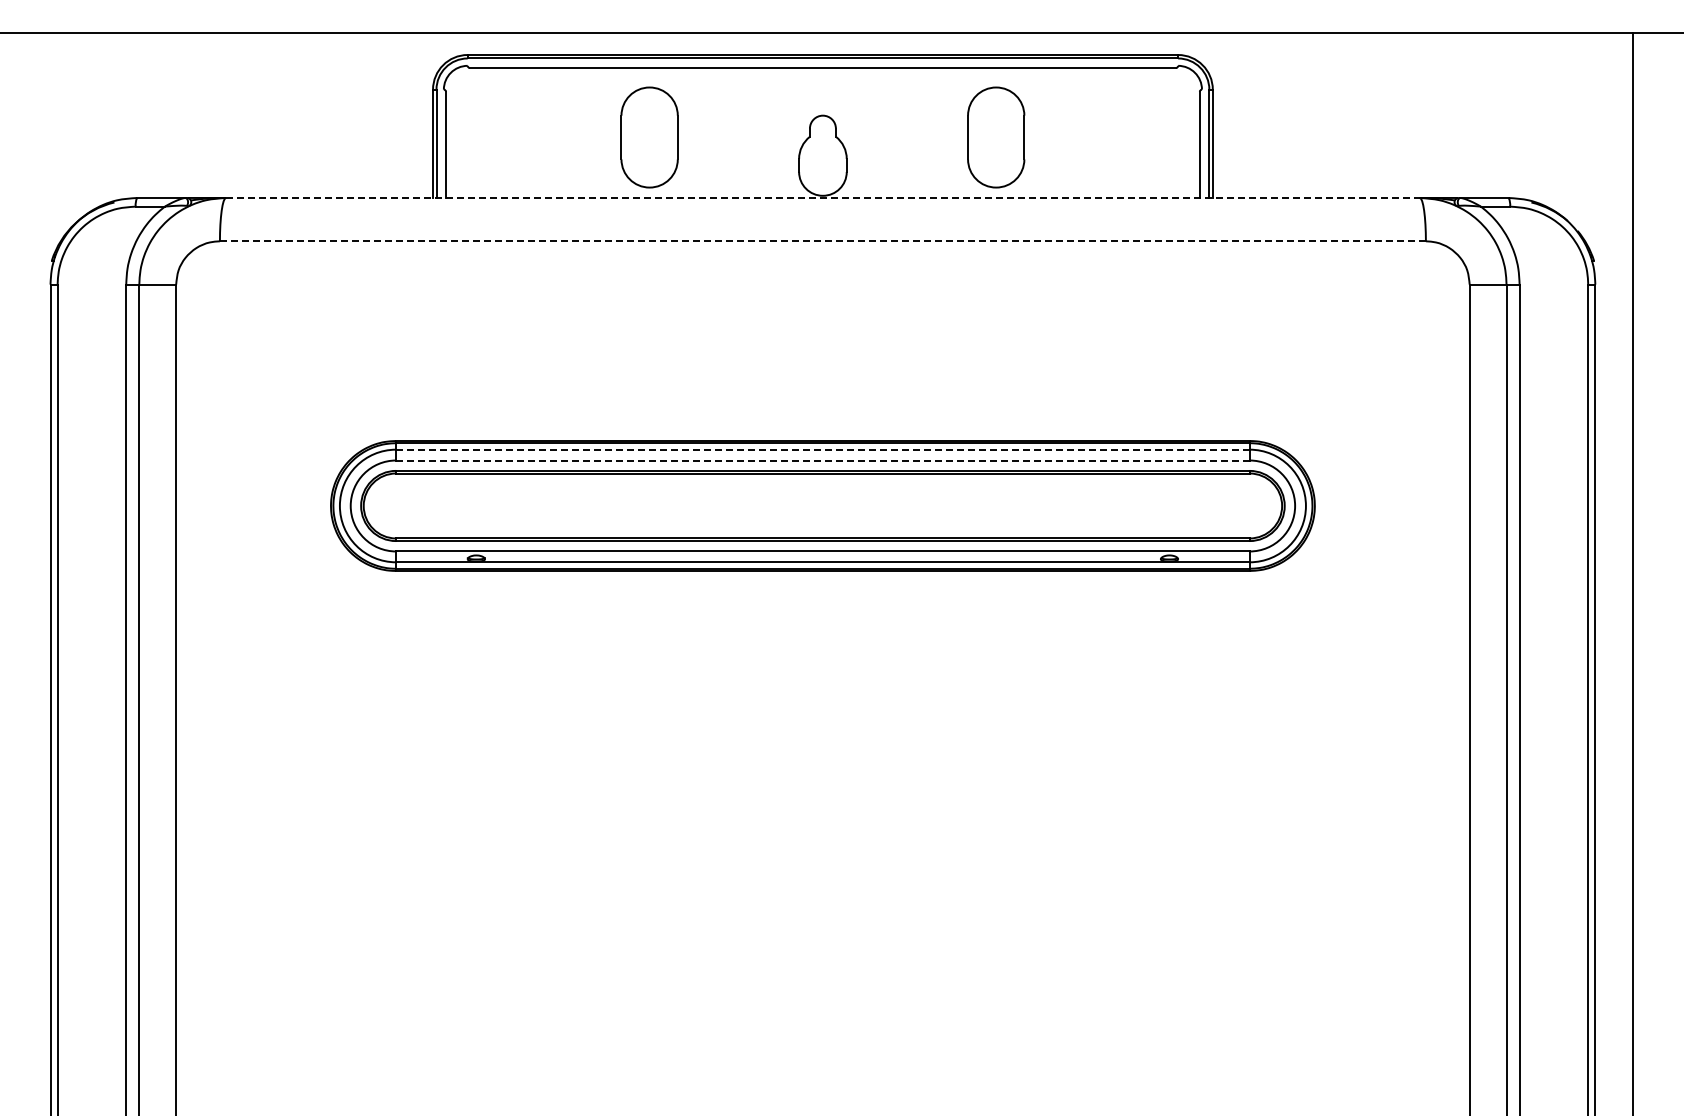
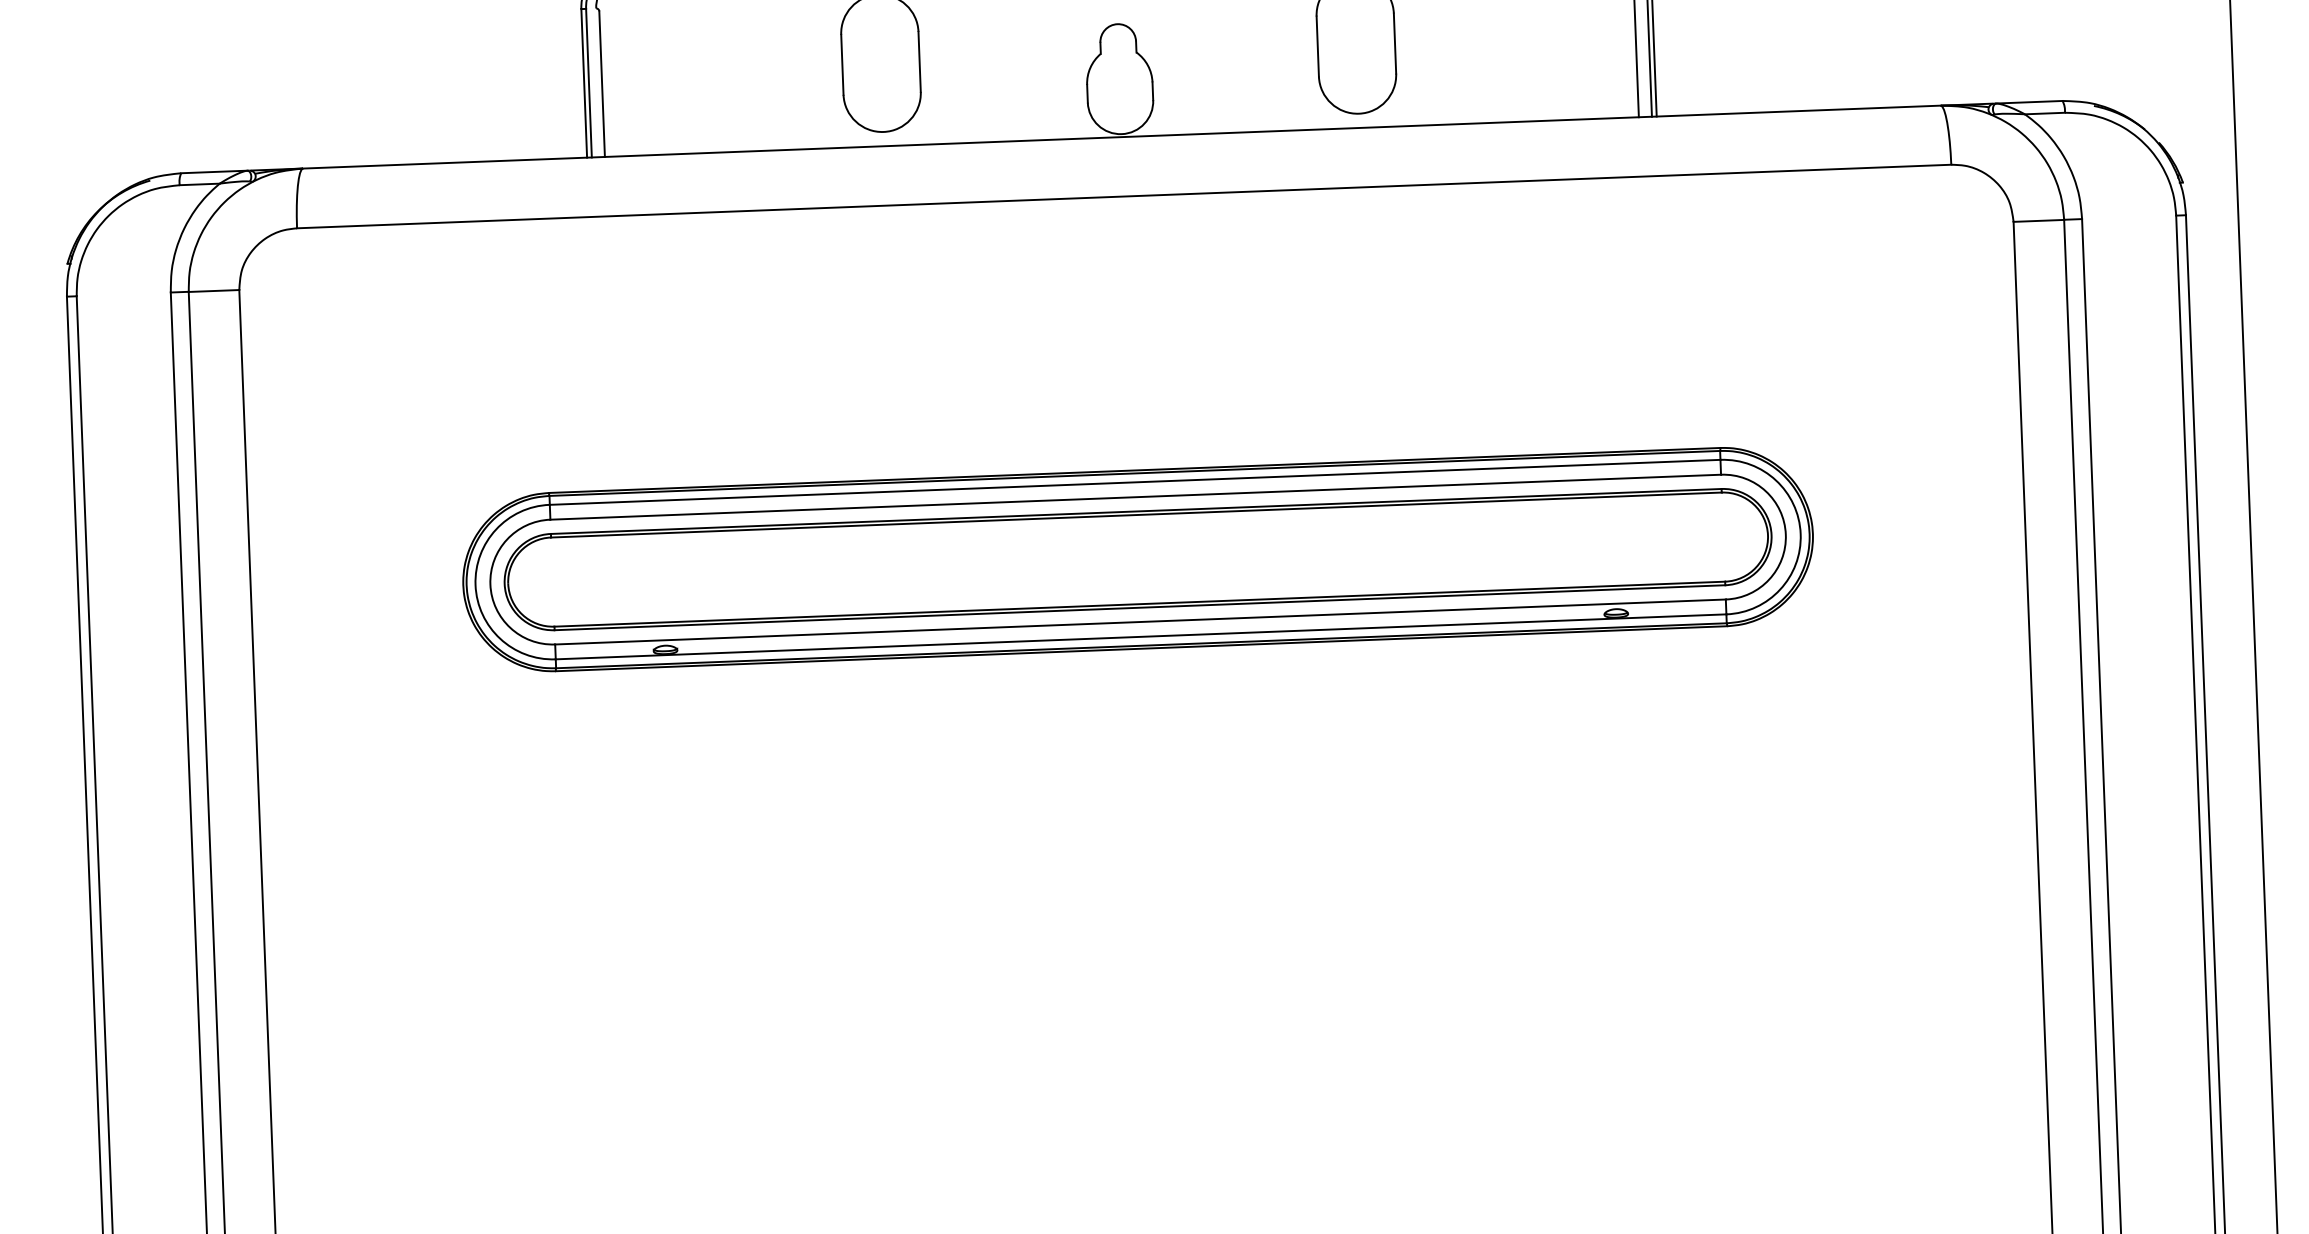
line: (822, 197) -> (1121, 136), dashed -> solid
line: (822, 241) -> (1123, 196), dashed -> solid
line: (822, 449) -> (1134, 482), dashed -> solid
line: (822, 460) -> (1135, 497), dashed -> solid

